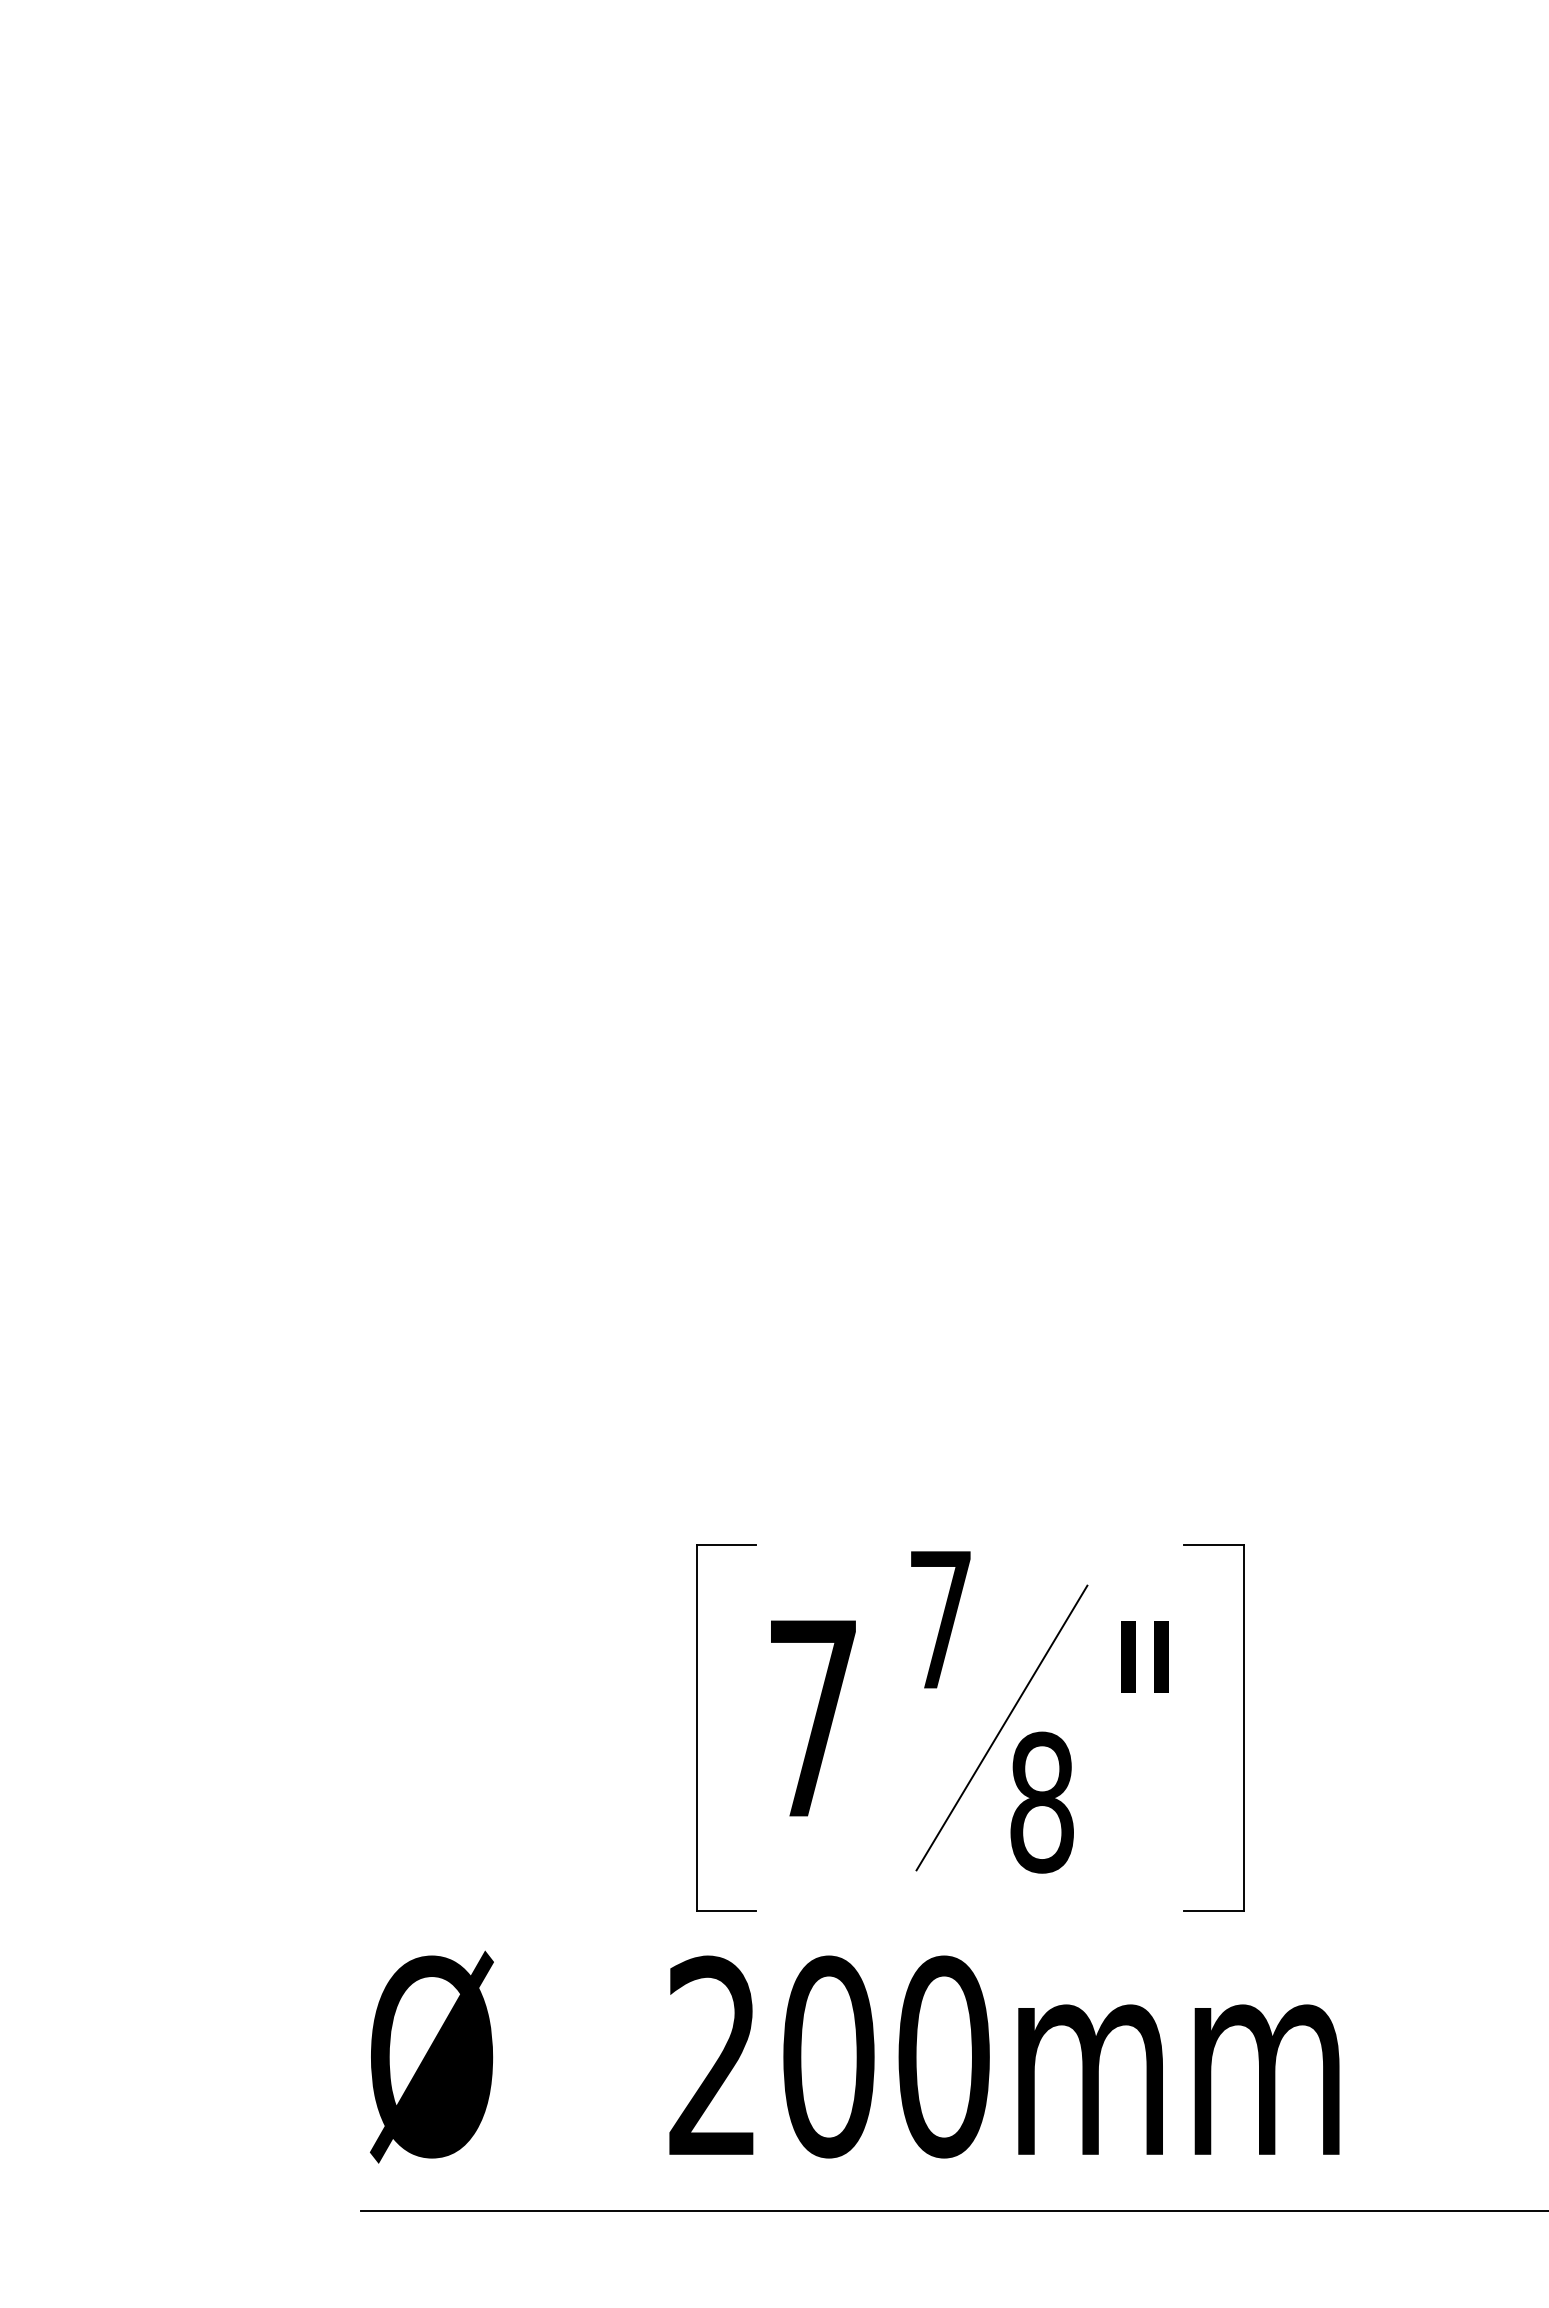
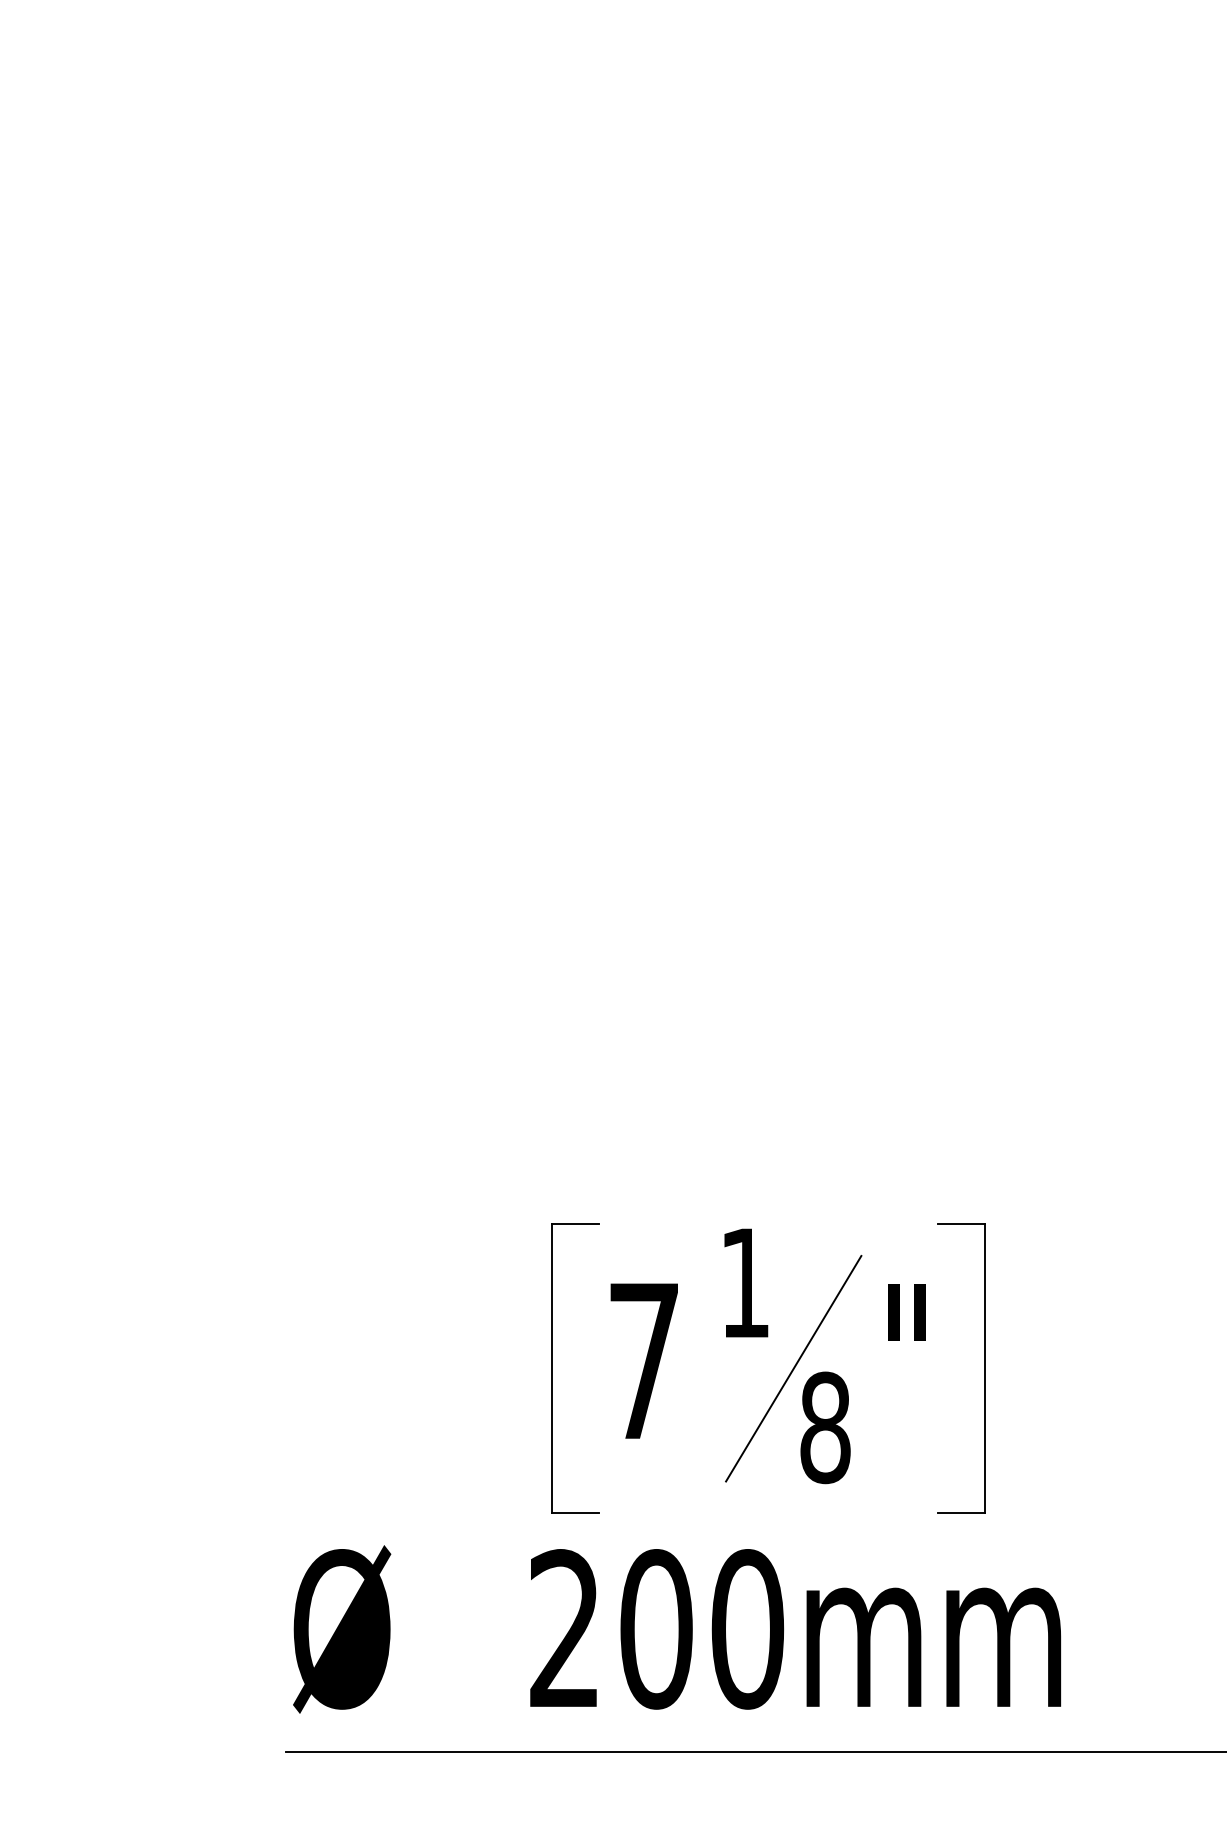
text: (940, 1619) -> (745, 1282), 7 -> 1

